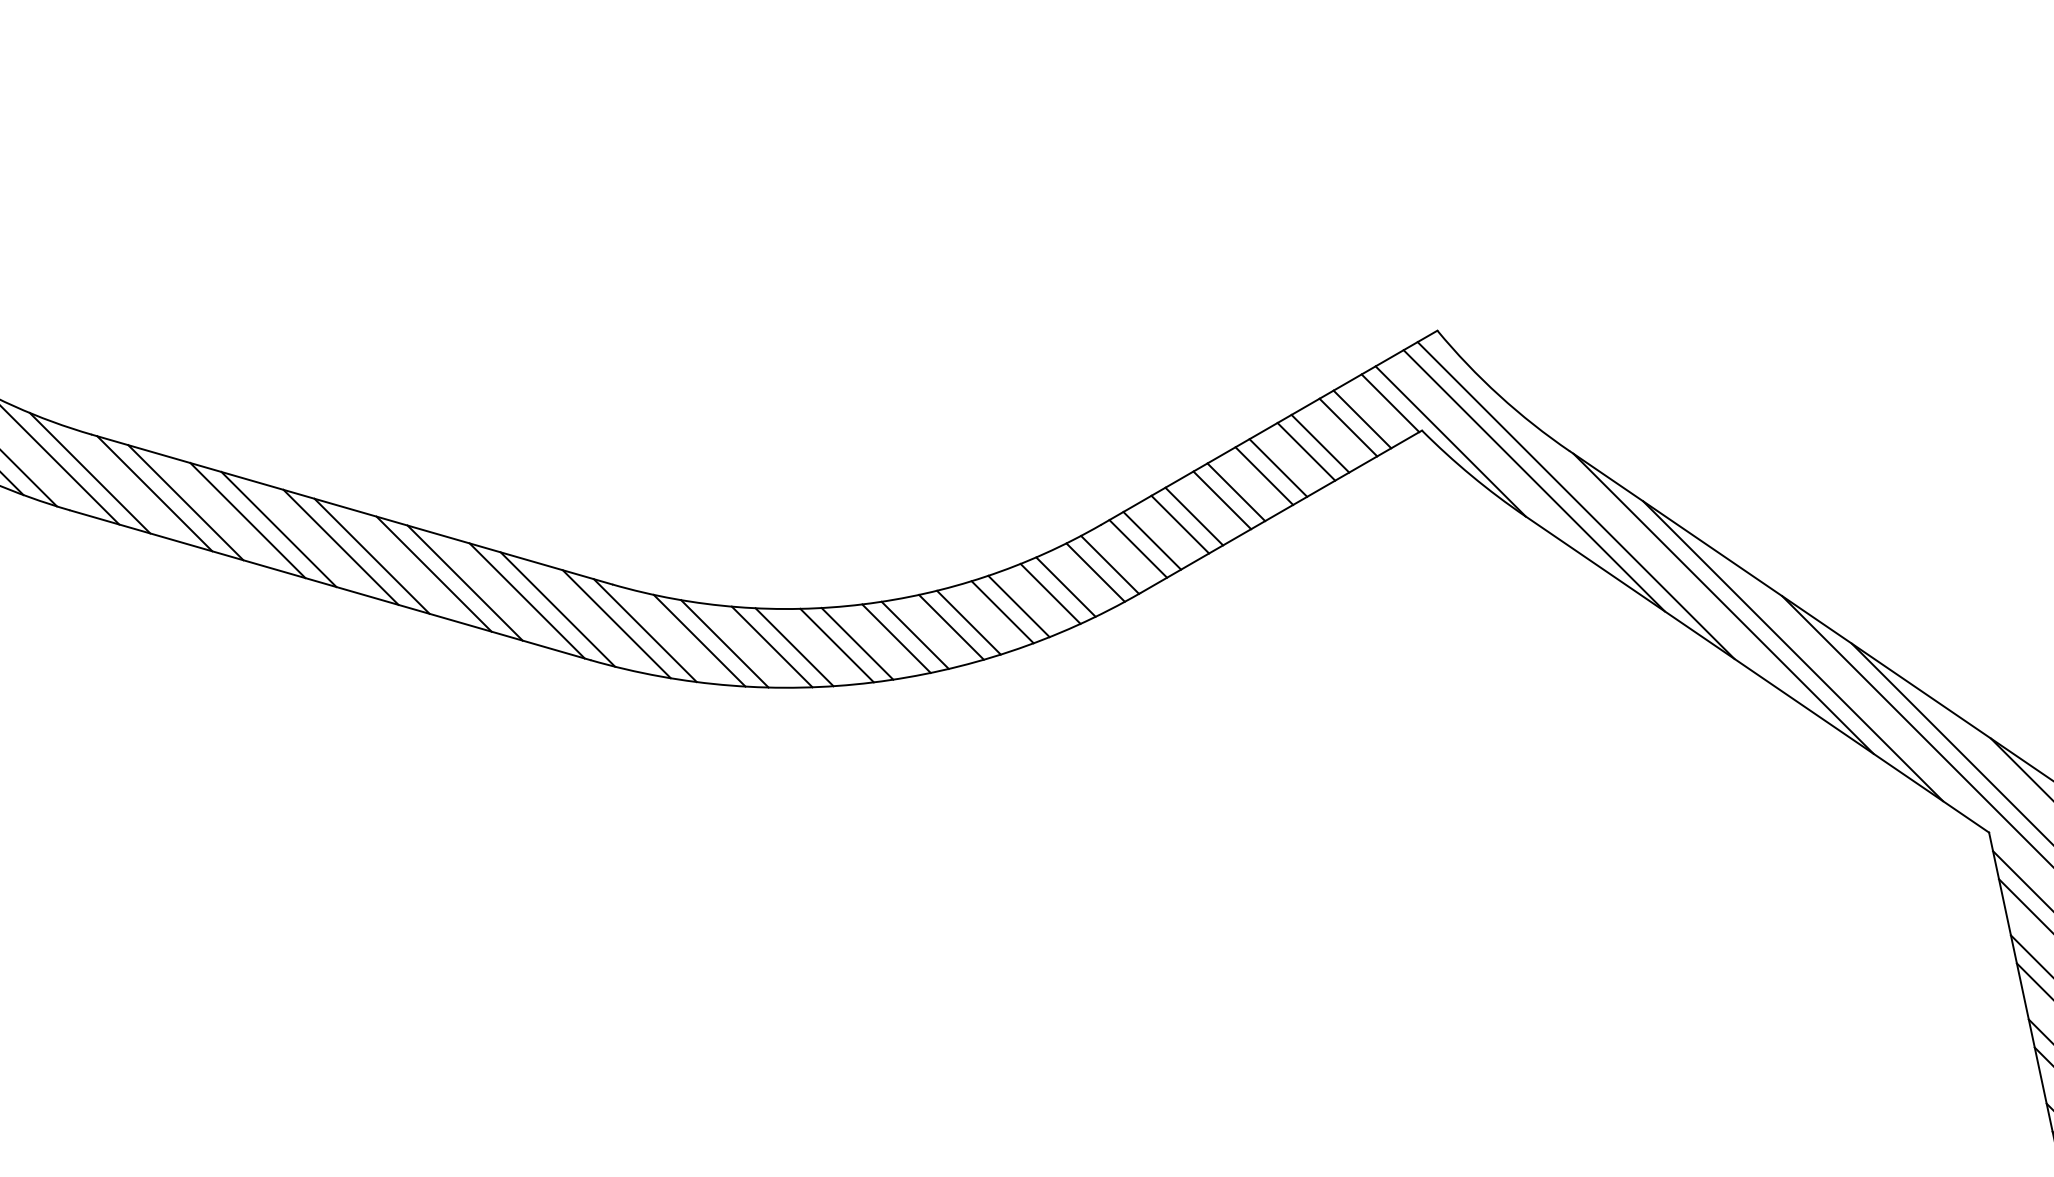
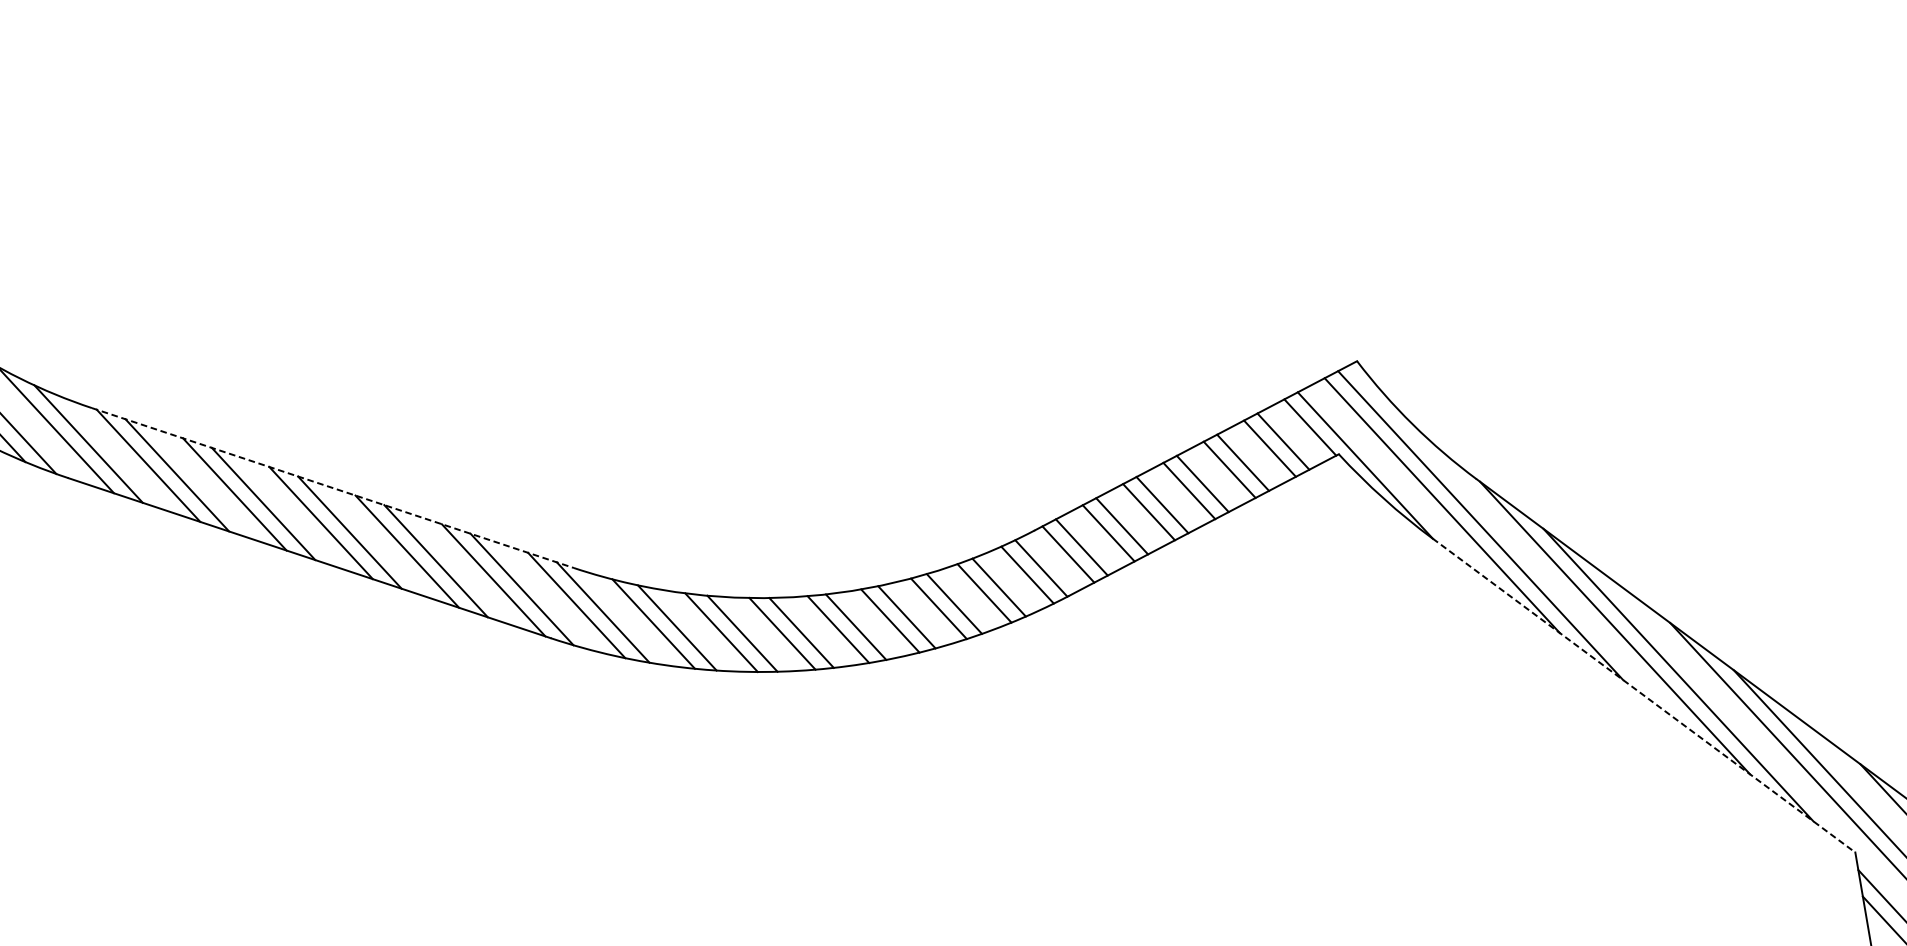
line: (352, 509) -> (333, 487), solid -> dashed
line: (1757, 674) -> (1644, 695), solid -> dashed

